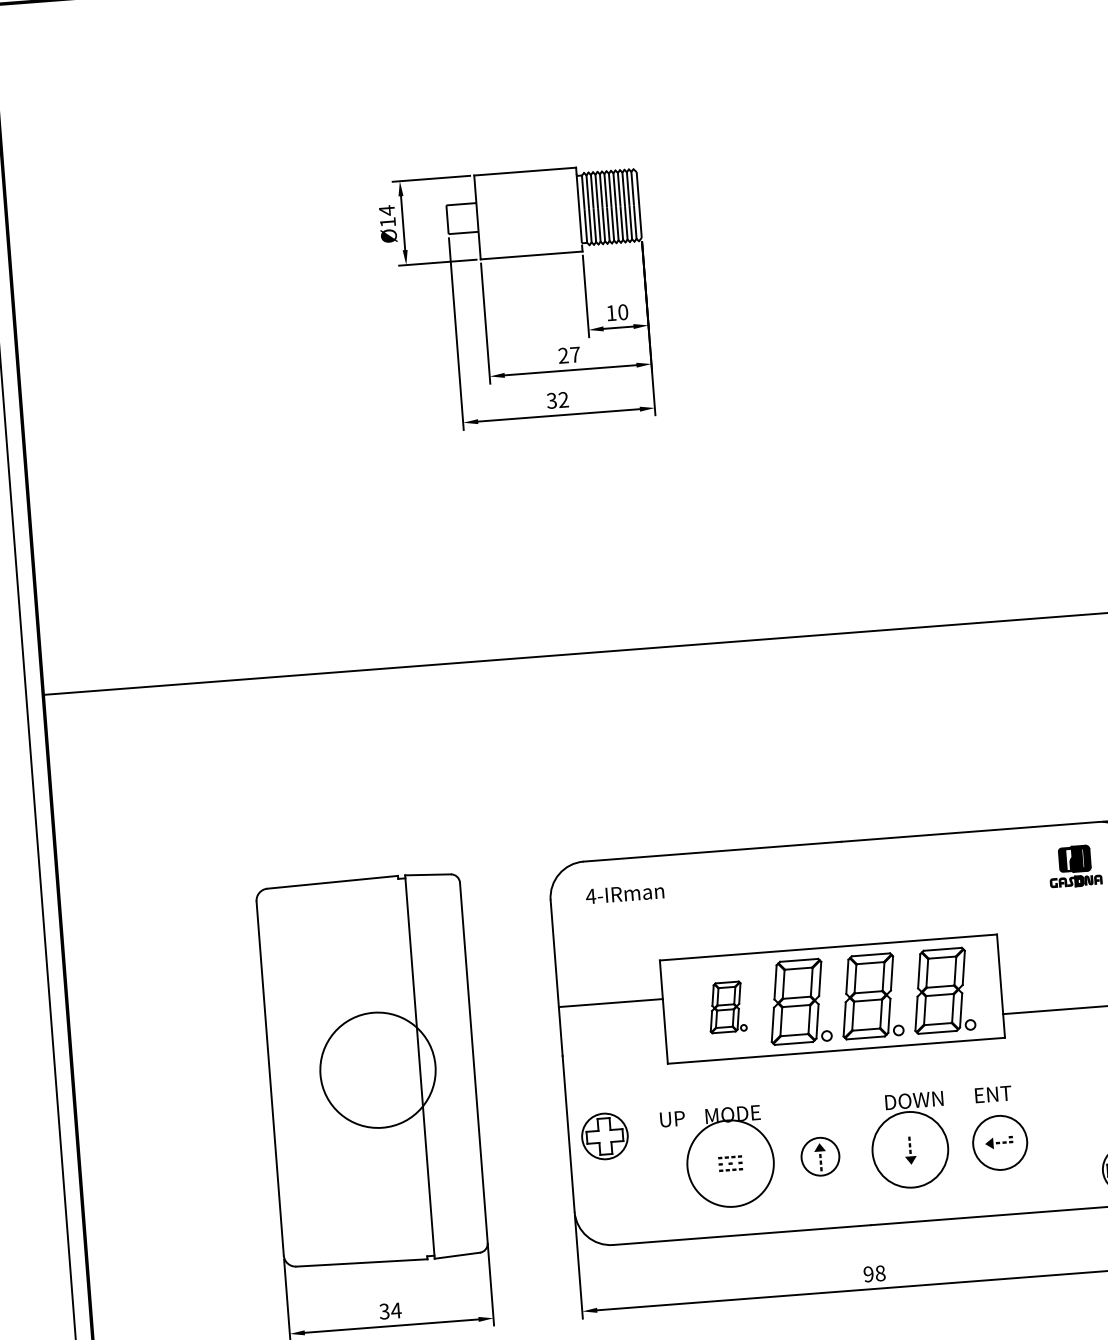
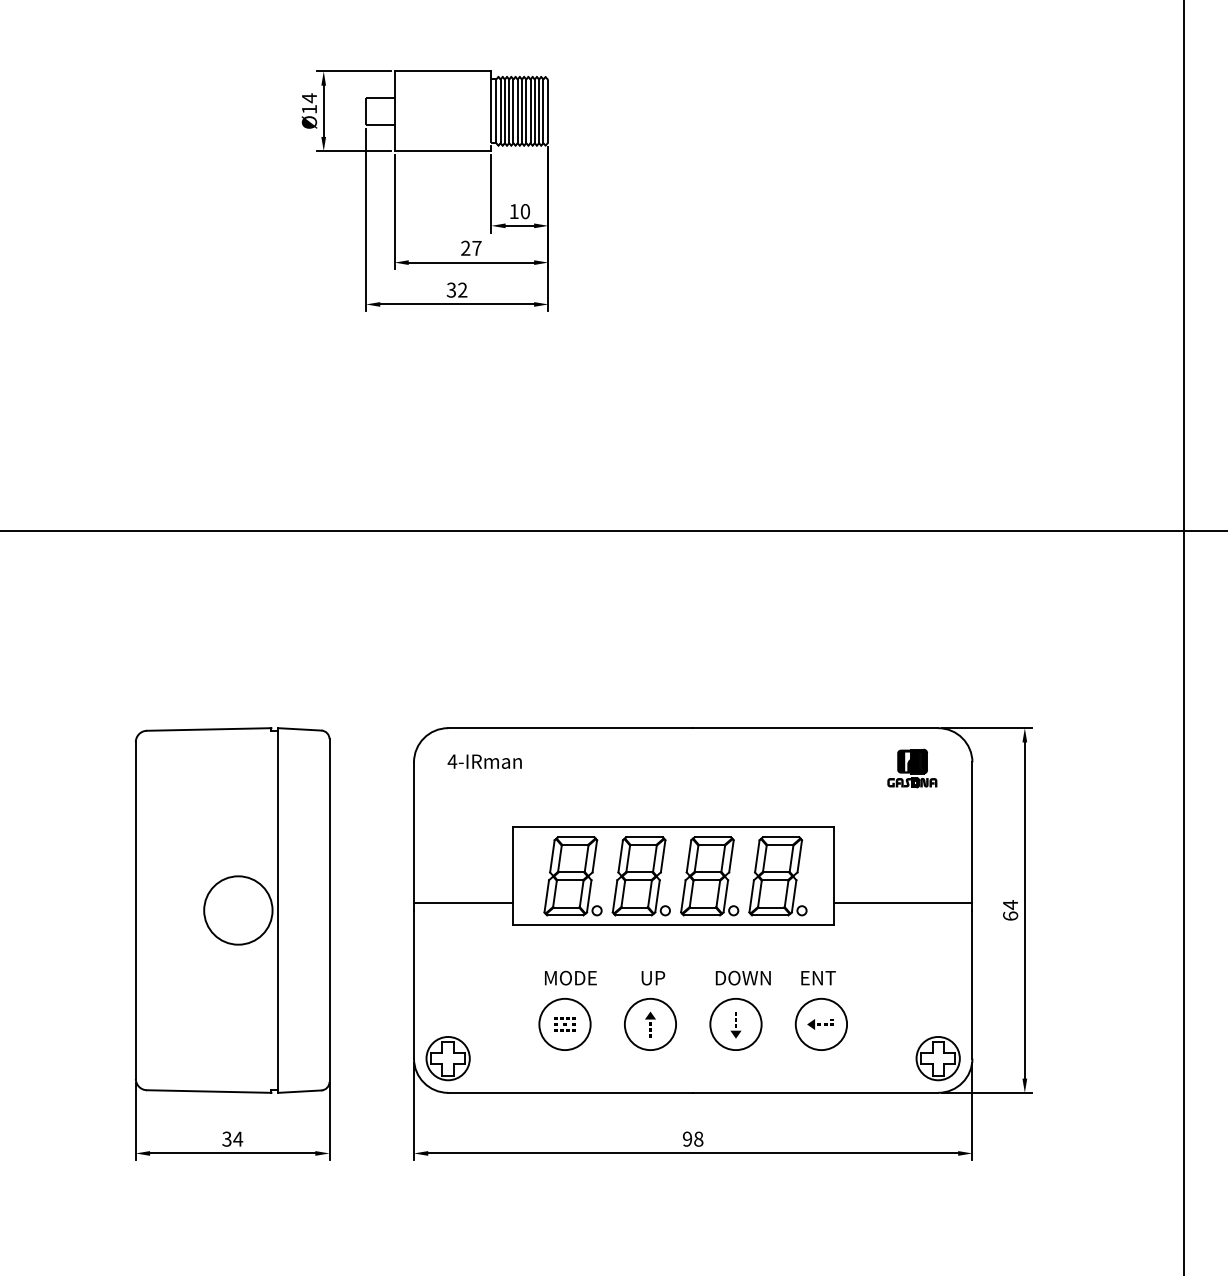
line: (610, 1002) -> (463, 902), moved
part: (726, 1007) -> (572, 876), size x1.67
circle: (378, 1070) -> (238, 910), size x0.62
text: (672, 1119) -> (653, 978), moved
part: (604, 1136) -> (447, 1058), moved
circle: (909, 1149) -> (735, 1024), size x0.71
circle: (820, 1156) -> (650, 1024), size x1.43
circle: (730, 1163) -> (564, 1024), size x0.62

